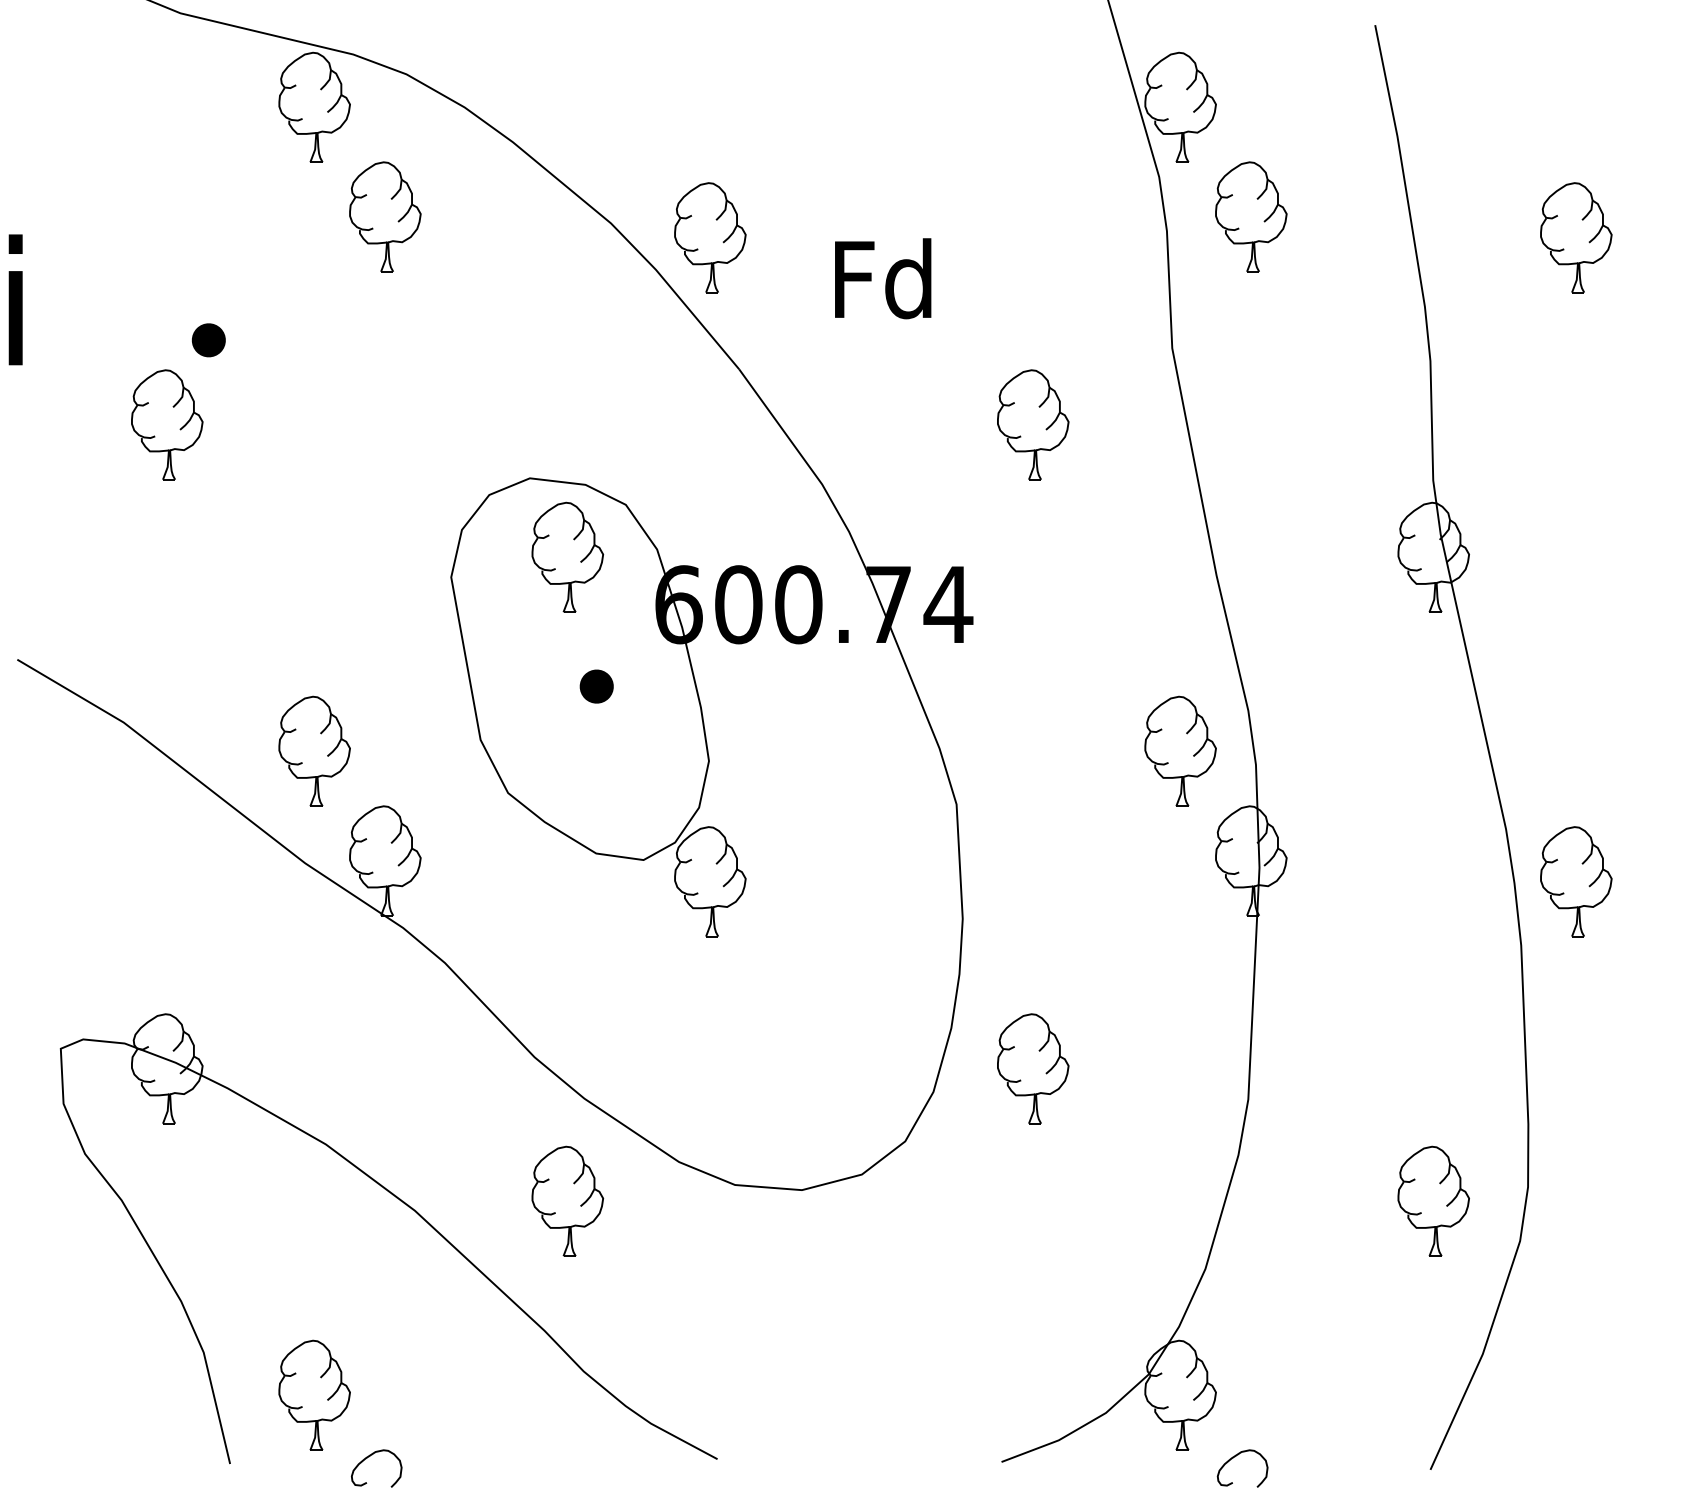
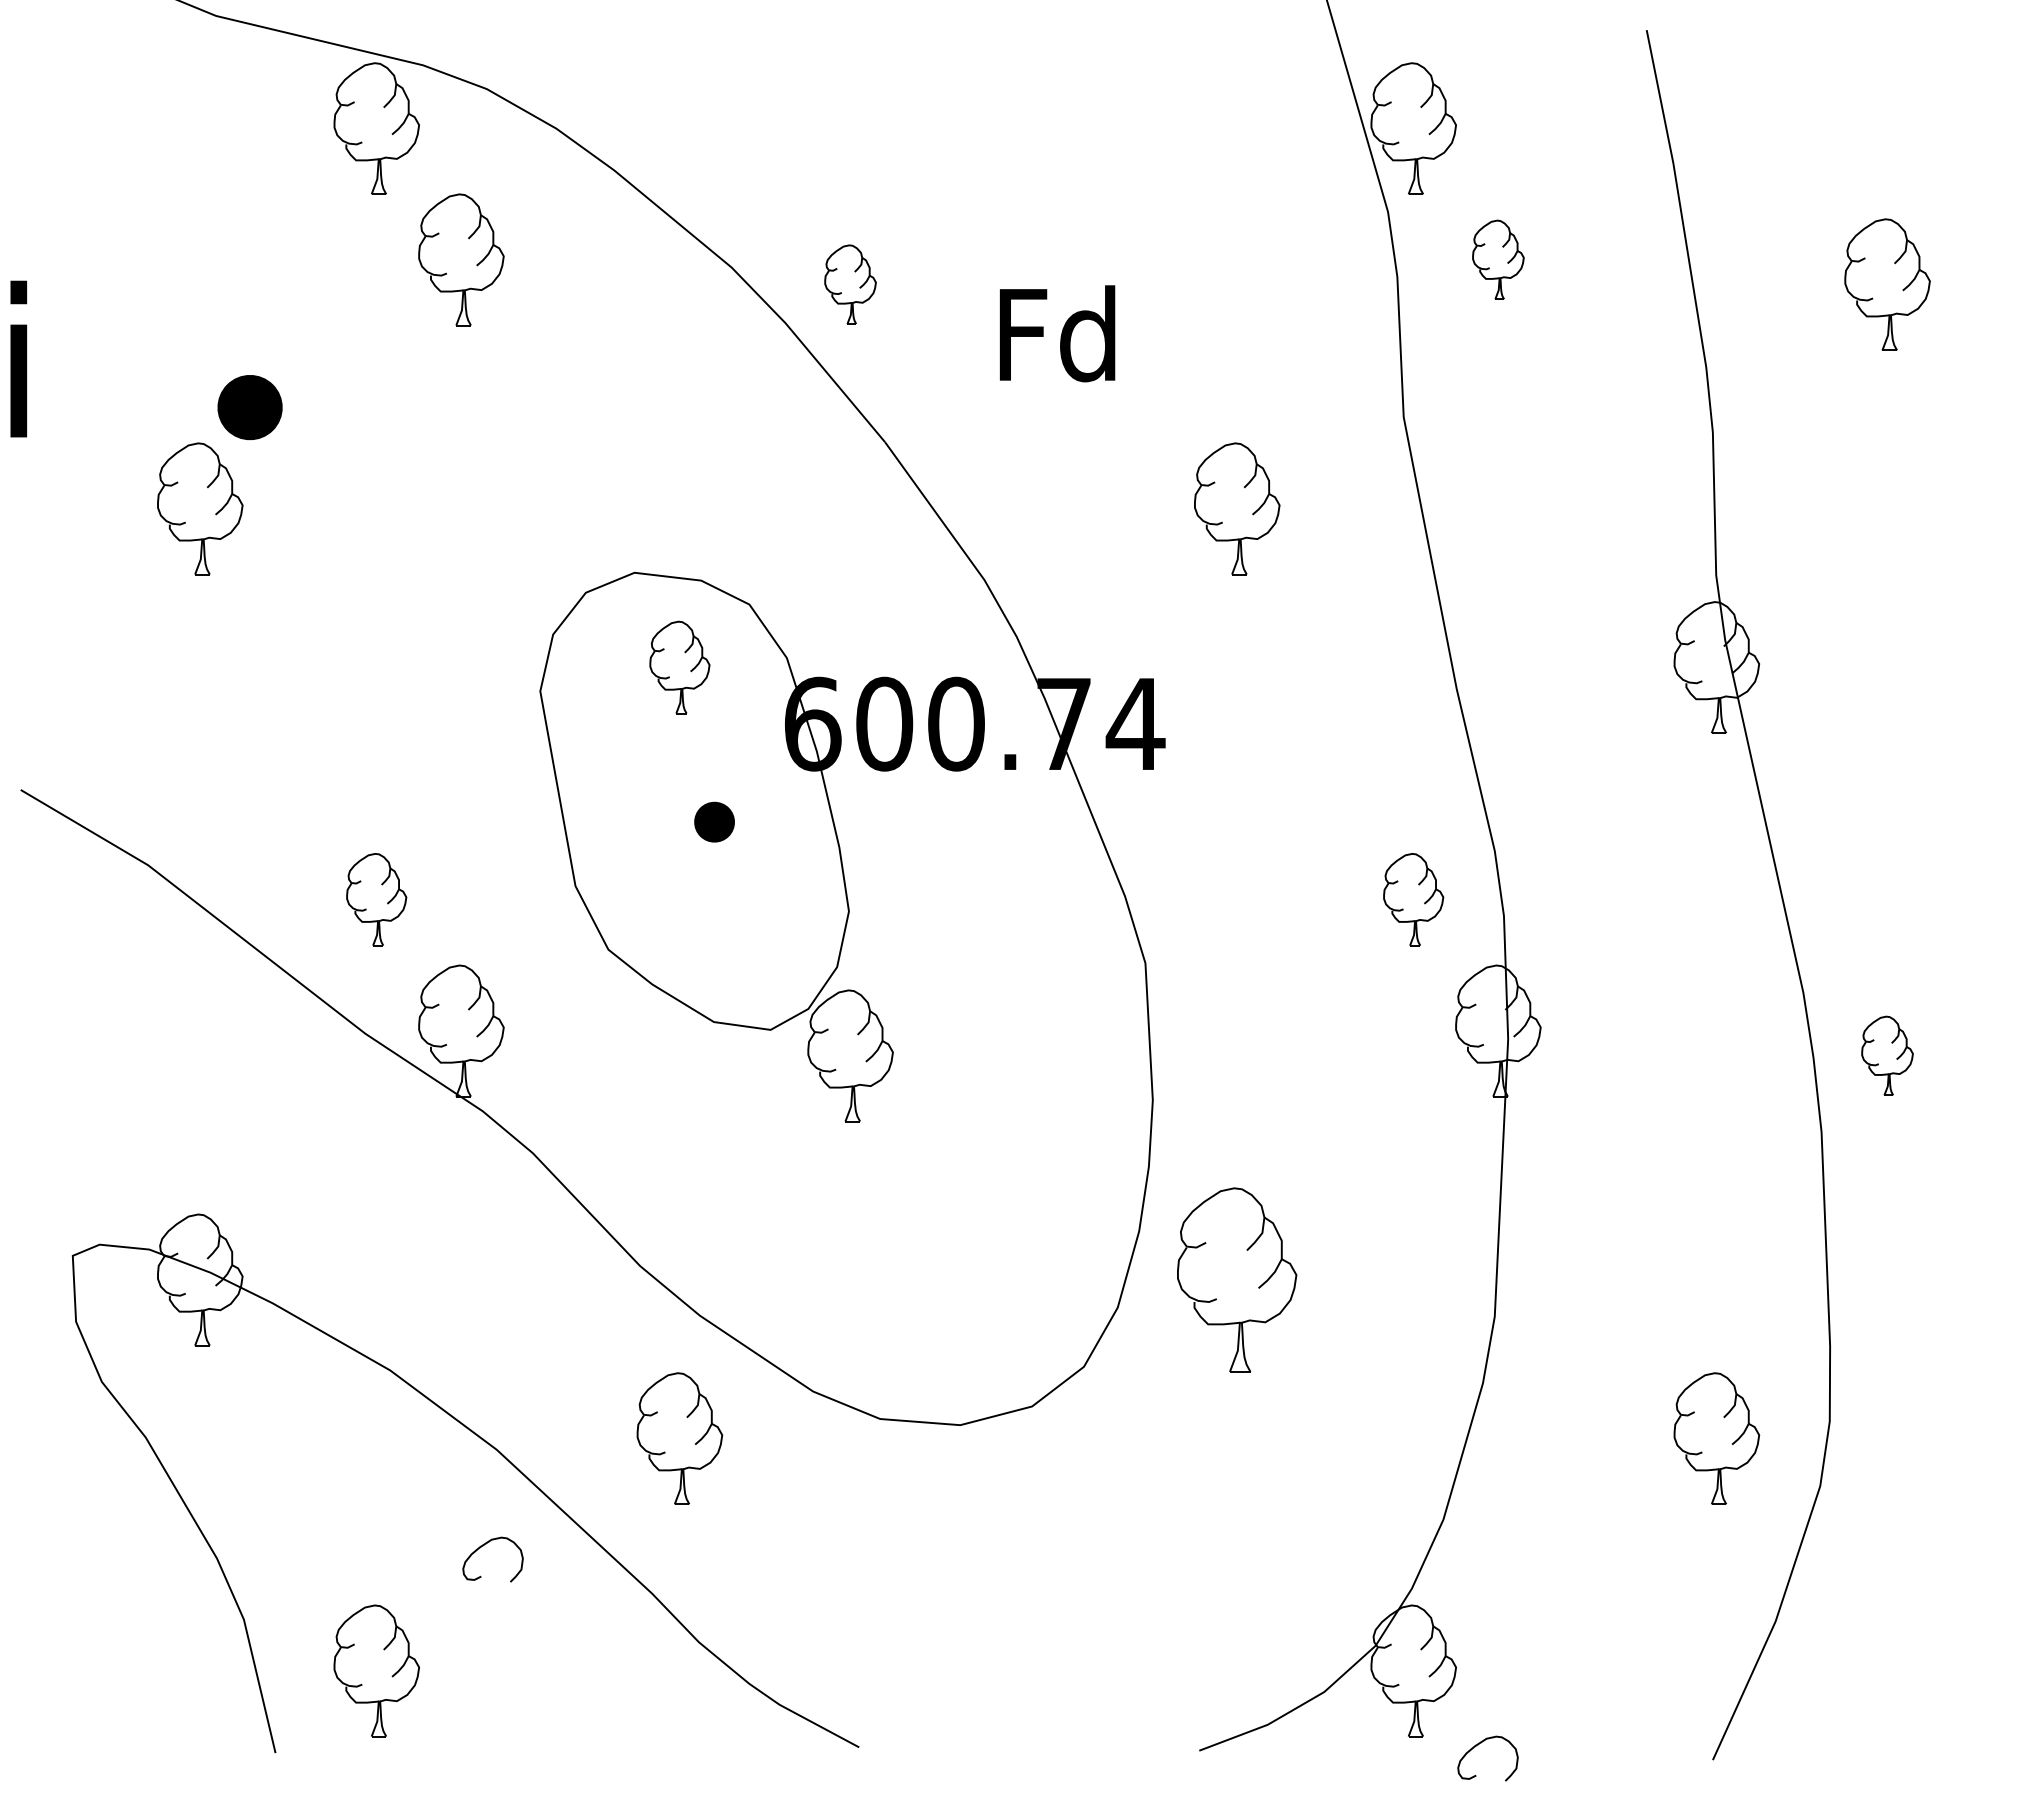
part: (1251, 216) -> (1498, 259), size x0.6
part: (710, 237) -> (850, 284), size x0.6
part: (208, 340) -> (249, 407), size x1.6
part: (567, 557) -> (679, 667), size x0.7
part: (314, 751) -> (376, 899), size x0.7
part: (1180, 751) -> (1413, 899), size x0.7
part: (1576, 881) -> (1887, 1055), size x0.6
part: (1033, 1068) -> (1237, 1279), size x1.4
curve: (368, 1457) -> (483, 1546), moved

